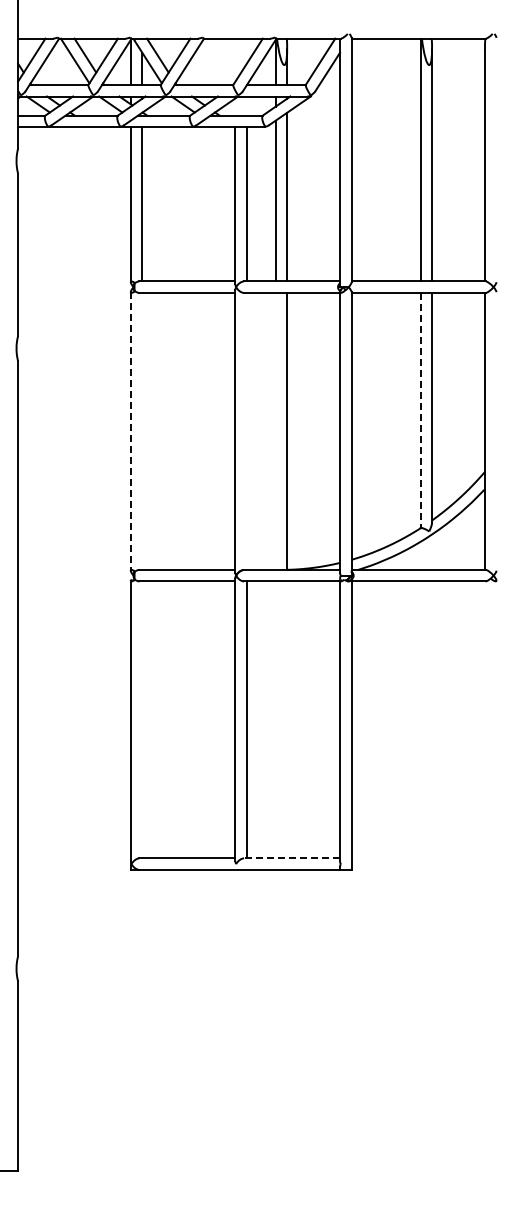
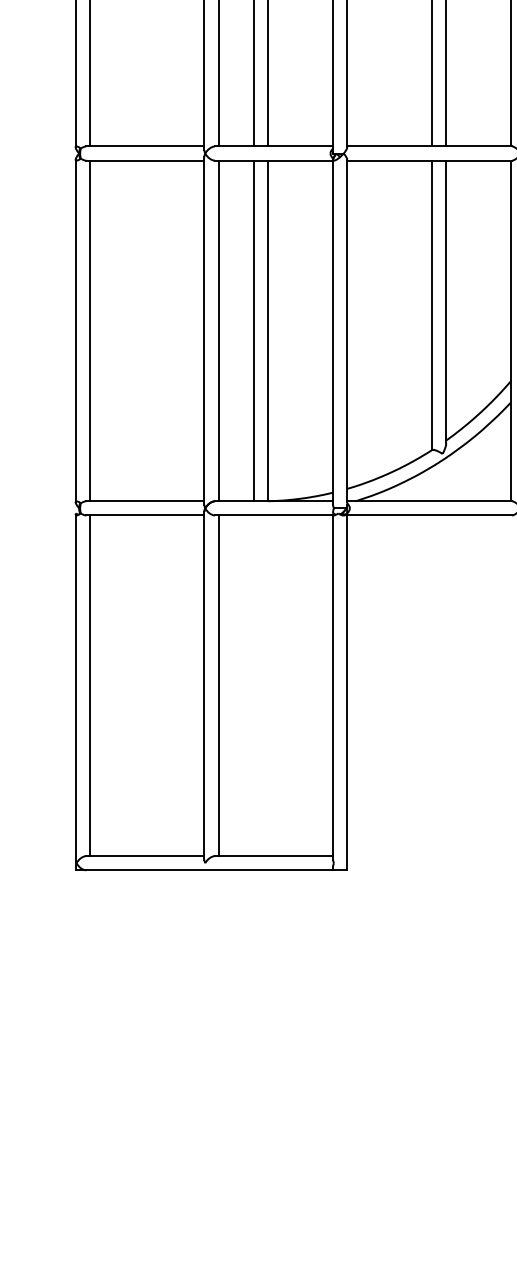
line: (420, 410) -> (432, 305), dashed -> solid
line: (142, 430) -> (90, 329), added
line: (246, 430) -> (217, 329), added
line: (275, 430) -> (253, 329), added
line: (130, 431) -> (75, 331), dashed -> solid
line: (142, 719) -> (90, 685), added
line: (292, 858) -> (274, 856), dashed -> solid

